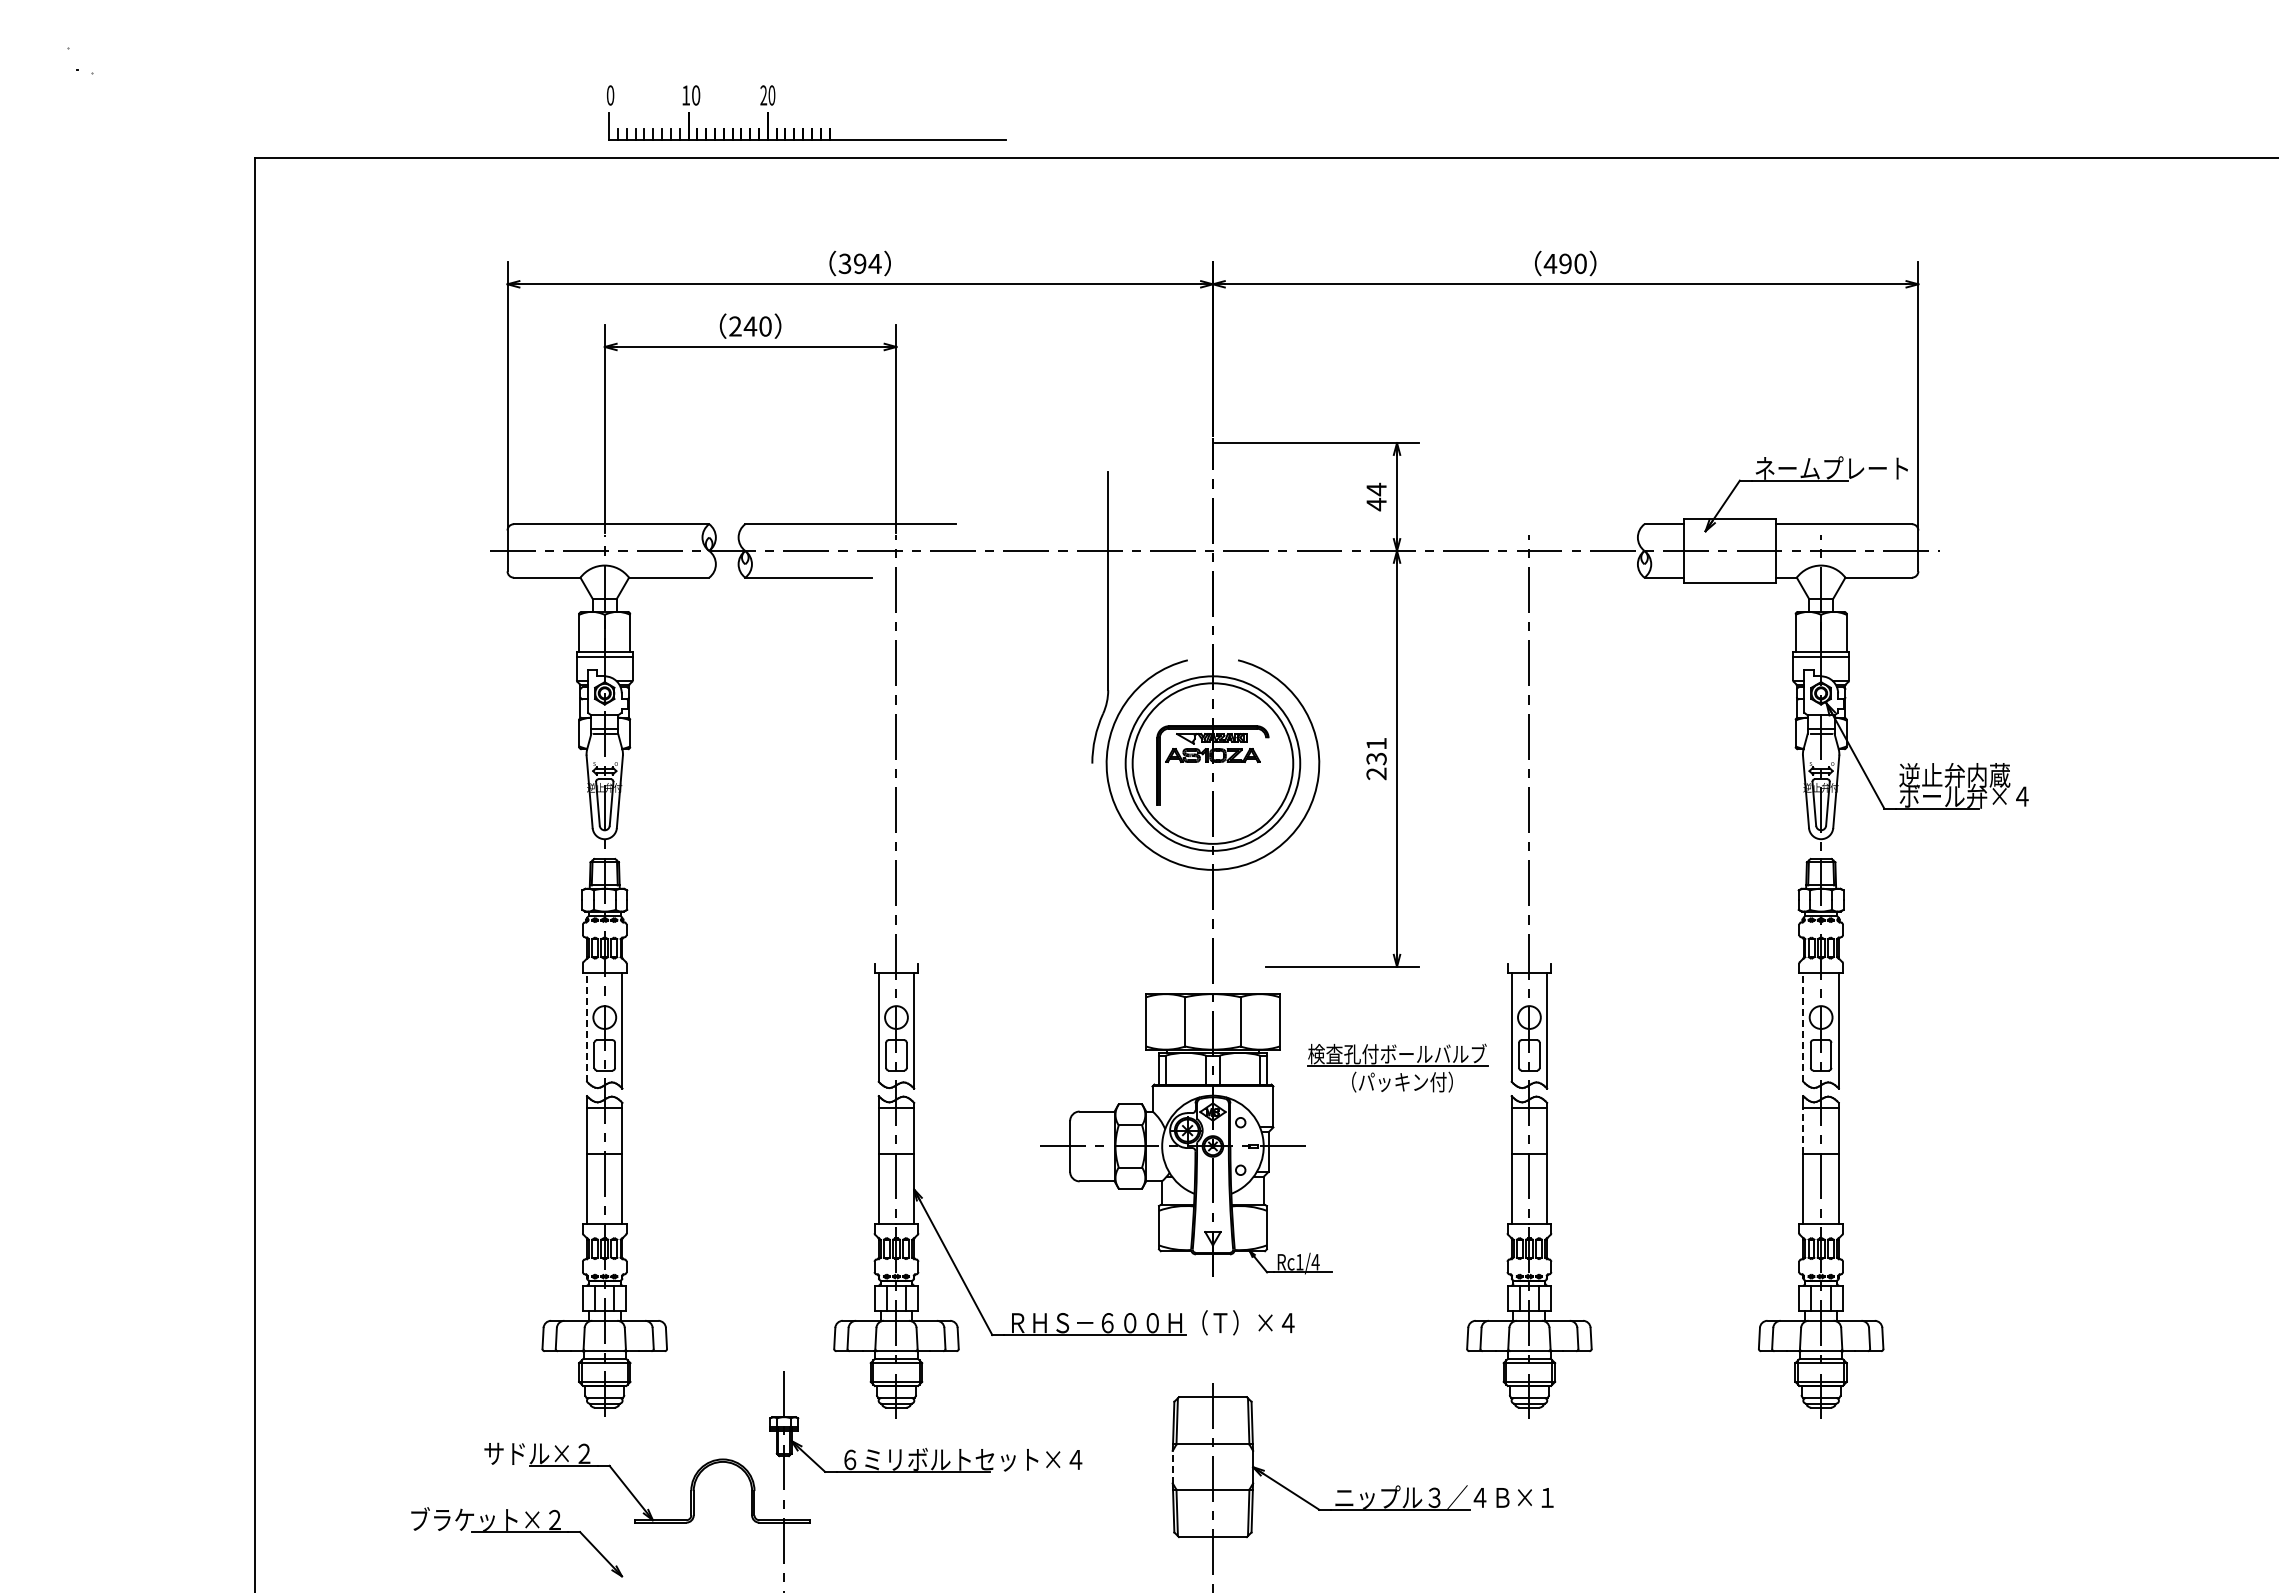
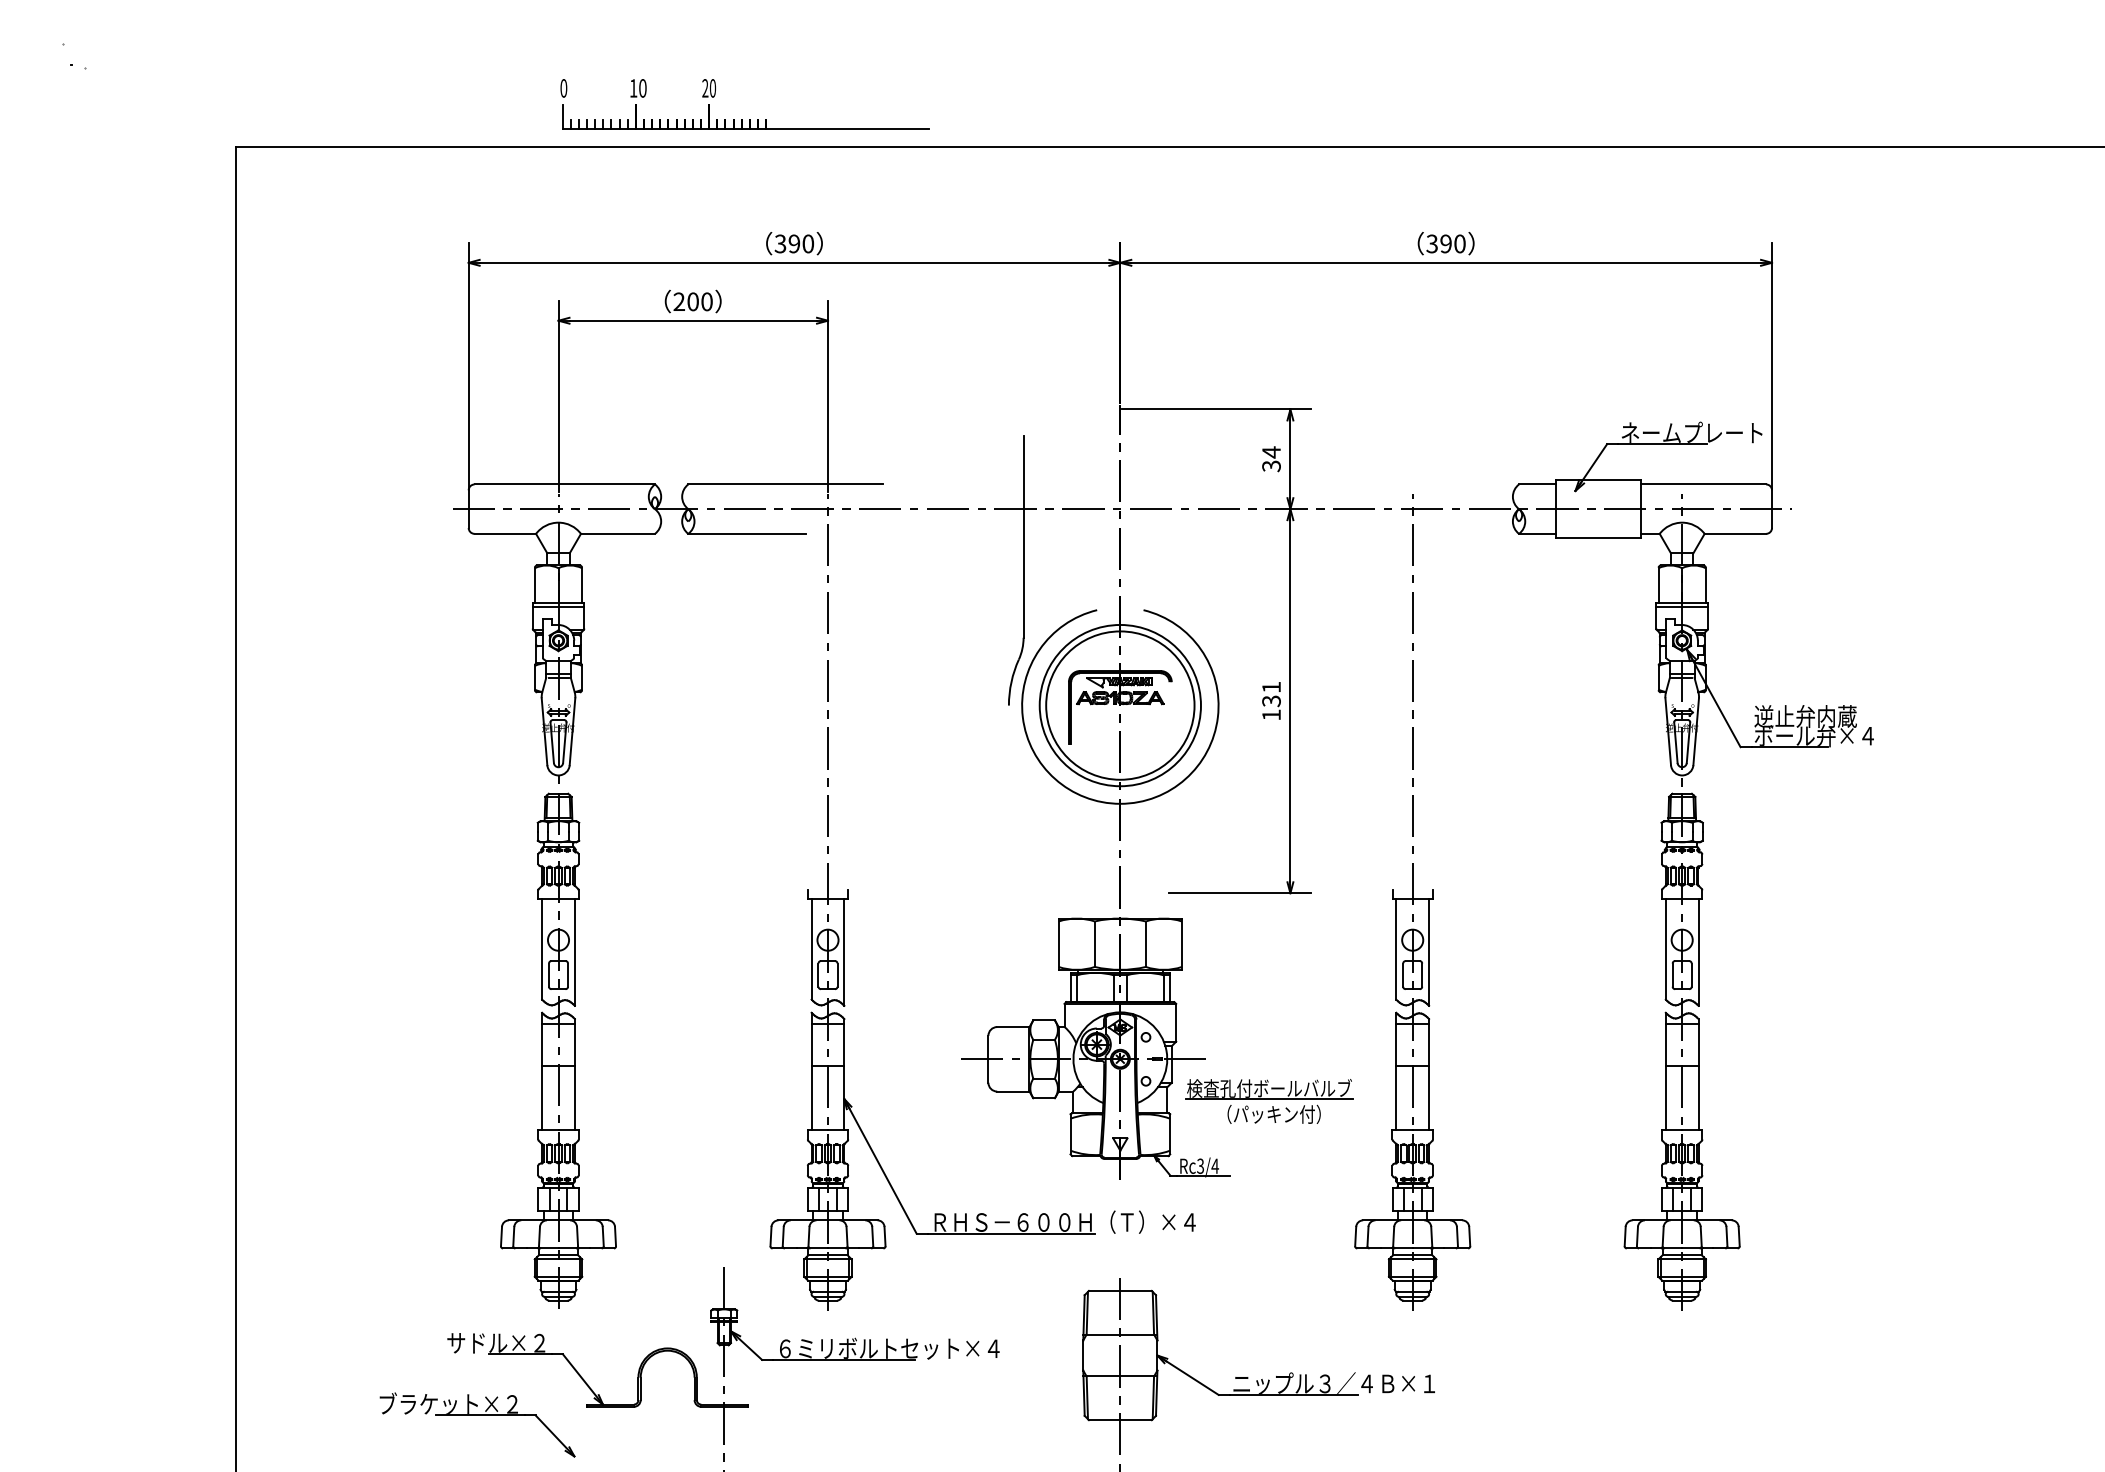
text: (874, 263) -> (807, 243), 394 -> 390
text: (1550, 263) -> (1432, 243), 490 -> 390
text: (750, 326) -> (693, 301), 240 -> 200
text: (1376, 504) -> (1271, 466), 44 -> 34
text: (1376, 773) -> (1271, 714), 231 -> 131
line: (587, 1027) -> (542, 949), dashed -> solid
line: (1803, 1027) -> (1665, 949), dashed -> solid
part: (1397, 1067) -> (1269, 1100), moved
line: (1803, 1130) -> (1665, 1044), dashed -> solid
text: (1299, 1261) -> (1200, 1165), Rc1/4 -> Rc3/4
line: (1172, 1466) -> (1082, 1354), dashed -> solid

